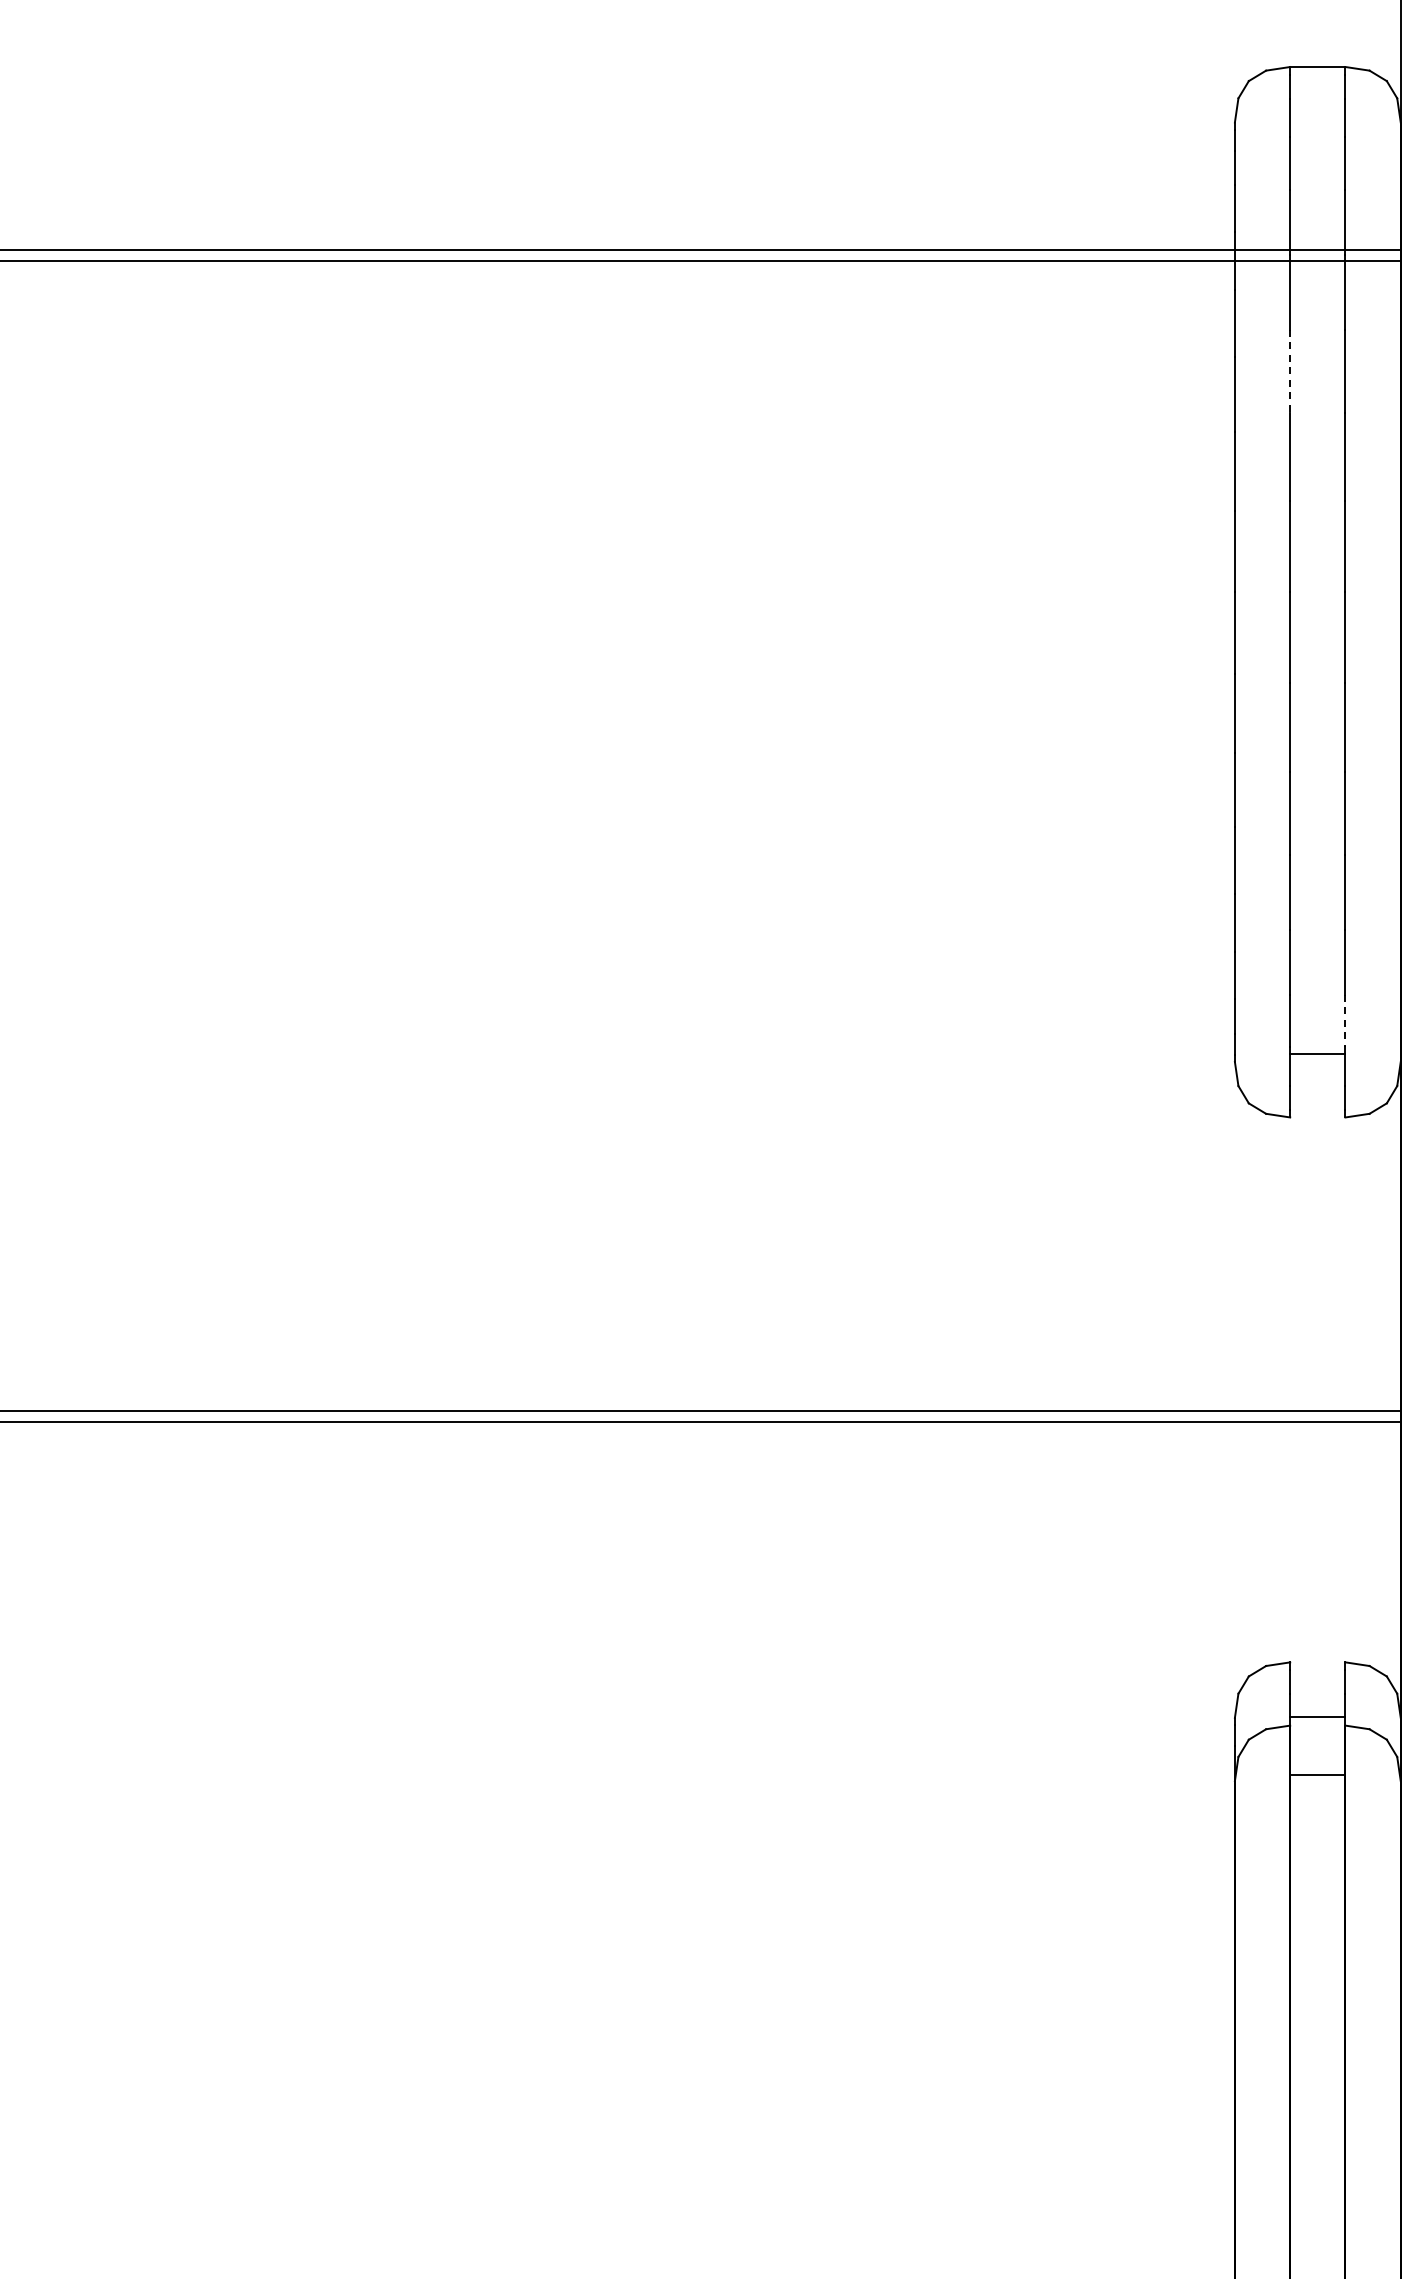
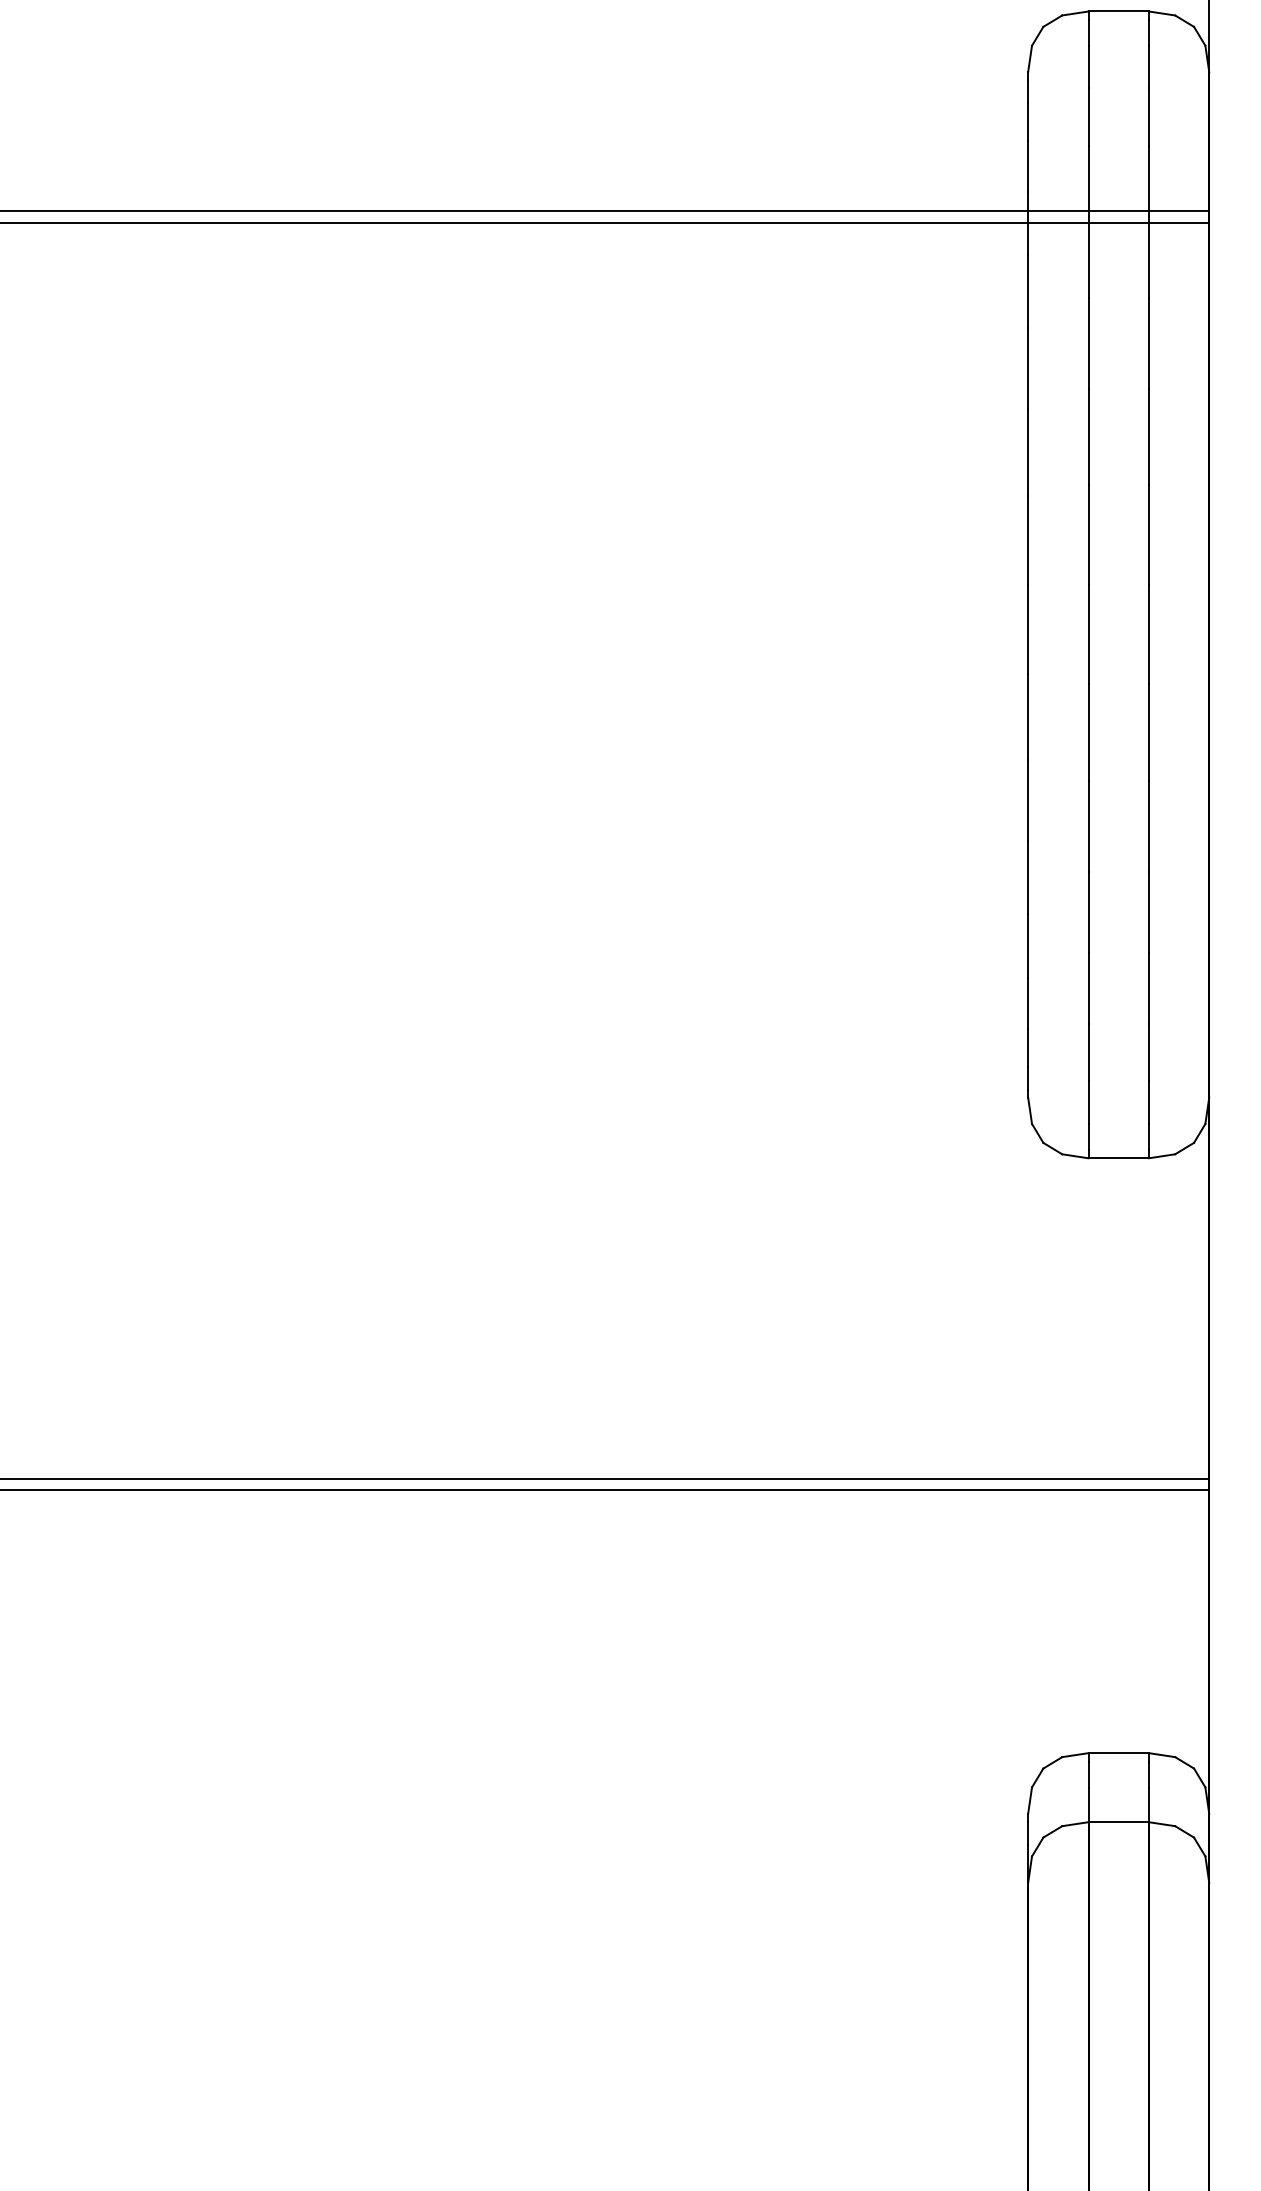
line: (1290, 371) -> (1088, 343), dashed -> solid
line: (1345, 1021) -> (1148, 1053), dashed -> solid
line: (1317, 1054) -> (1118, 1158), moved
line: (1317, 1717) -> (1118, 1753), moved
line: (1317, 1774) -> (1118, 1822), moved

